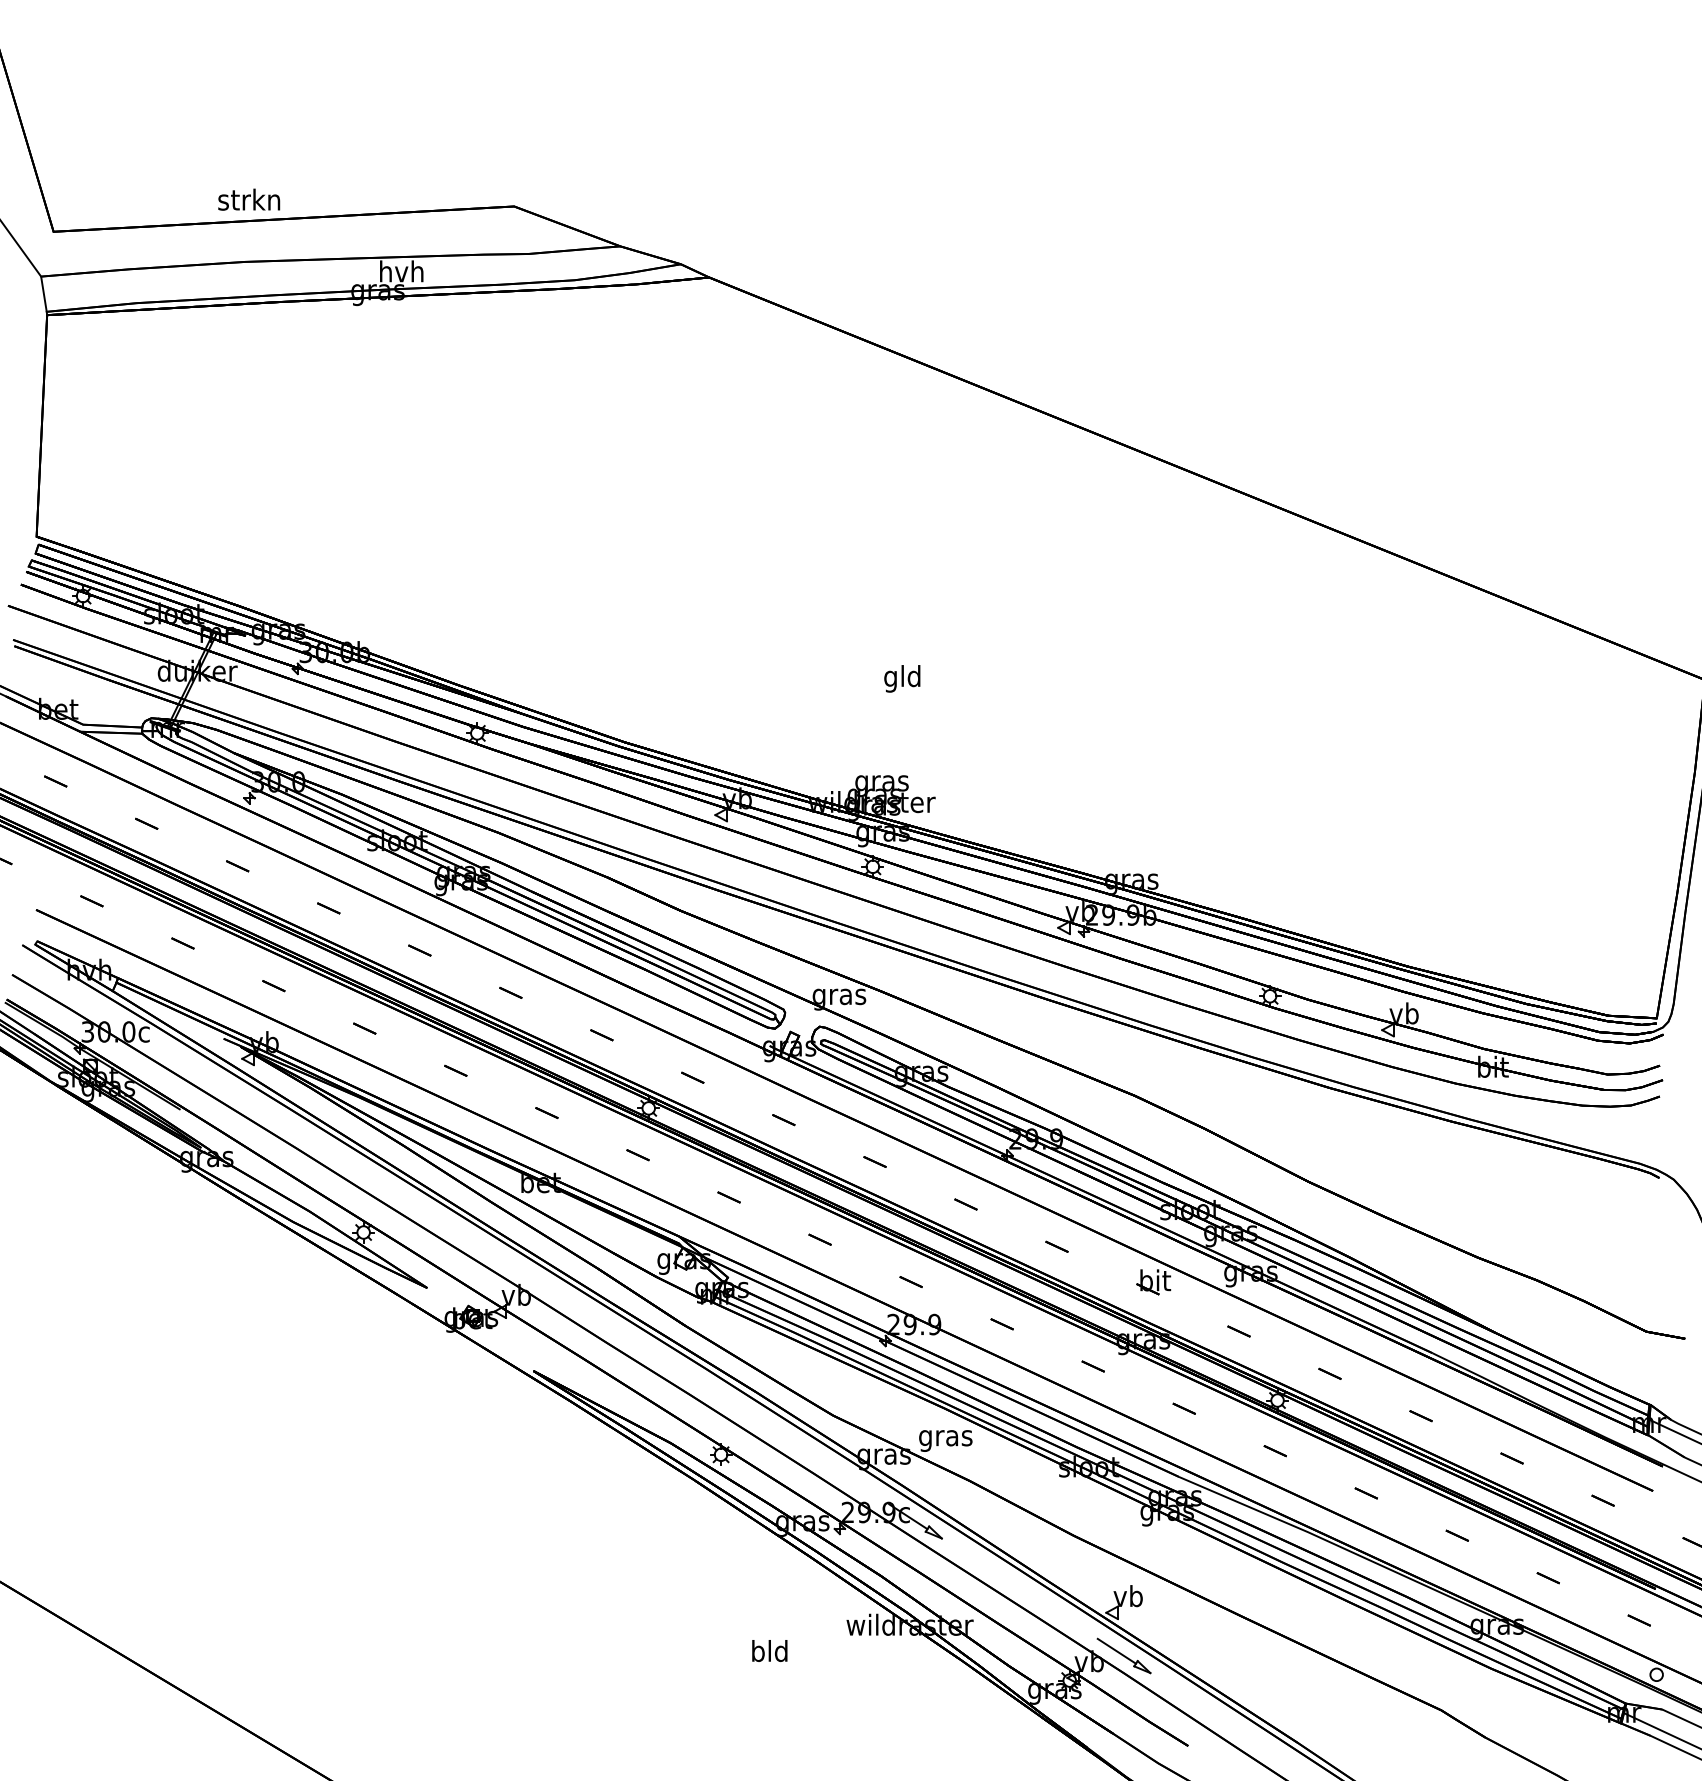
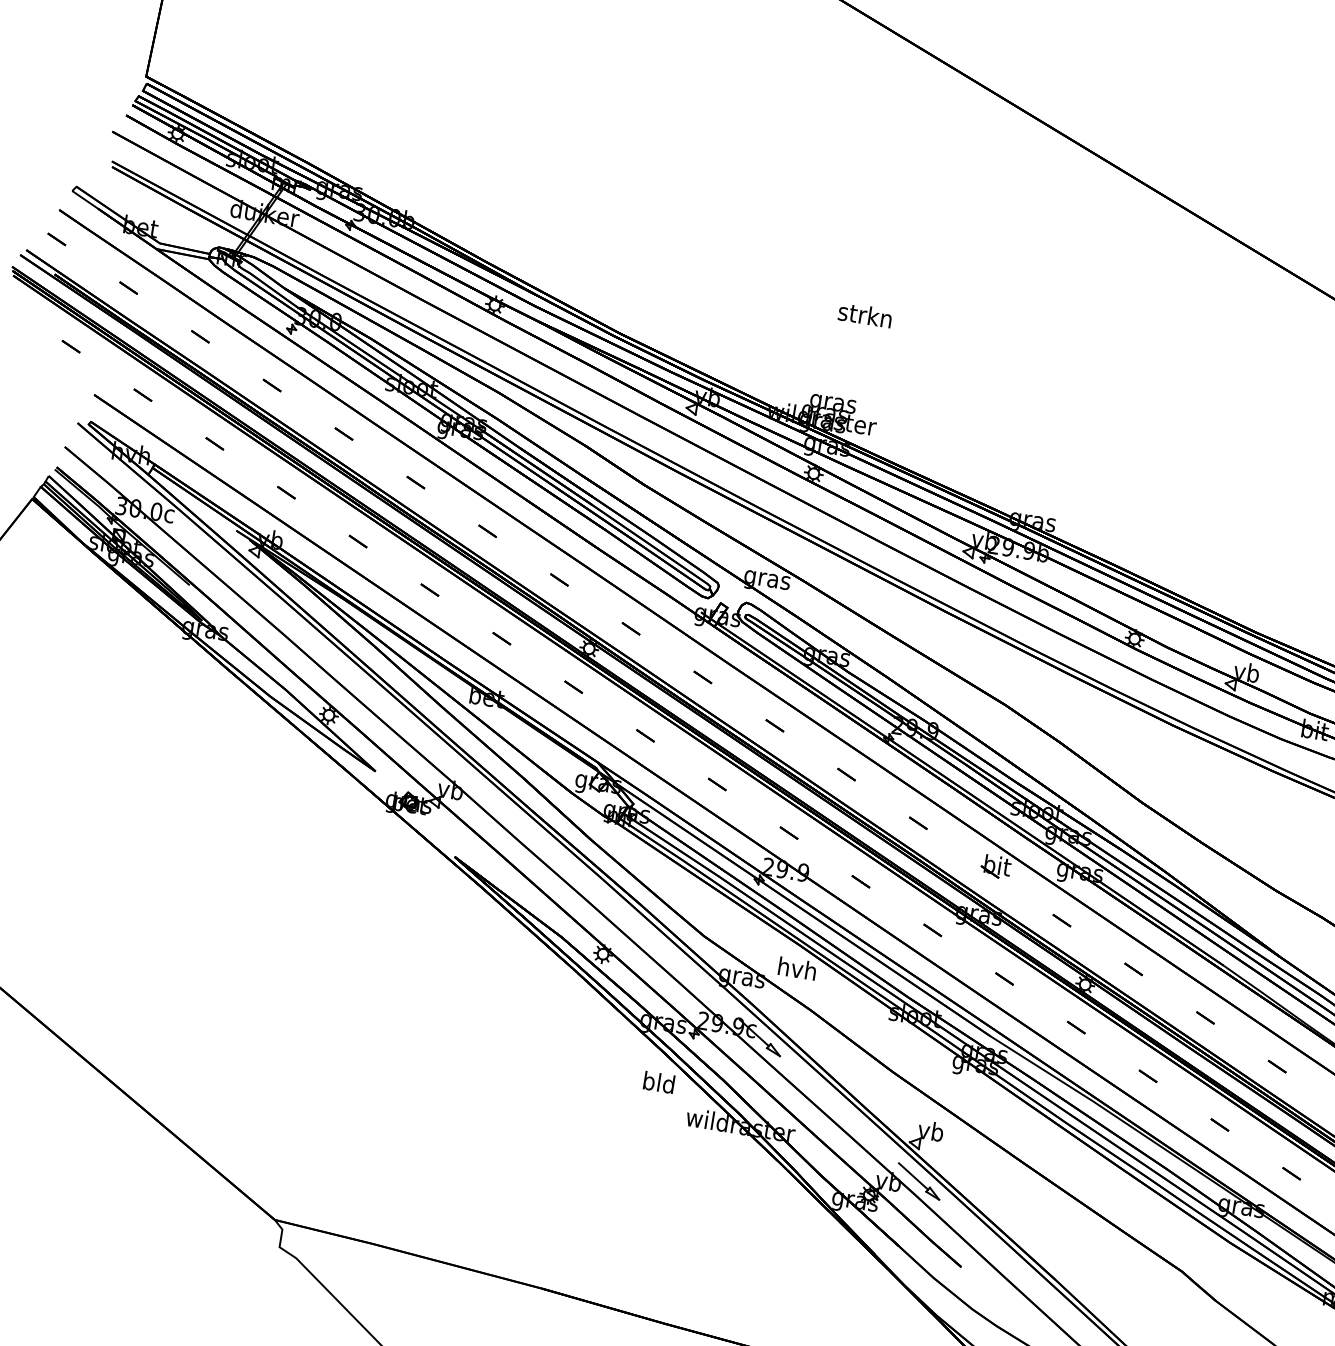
text: (902, 678) -> (865, 317), gld -> strkn
text: (945, 1437) -> (796, 970), gras -> hvh
text: (769, 1650) -> (658, 1082), moved

